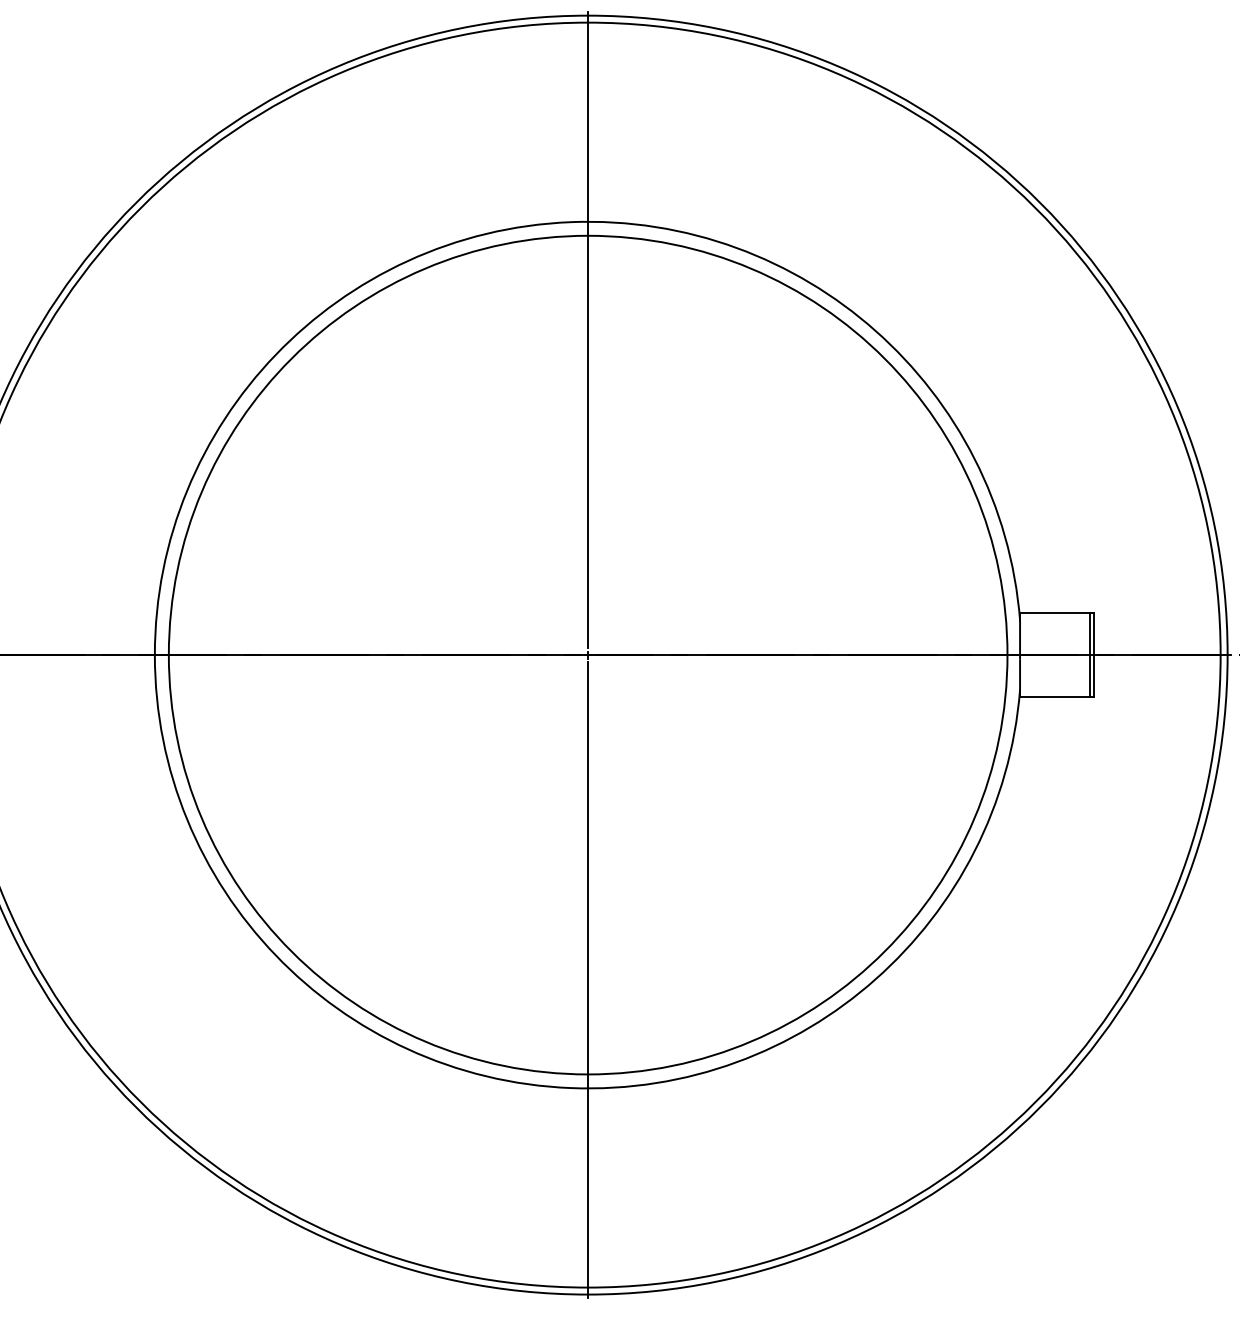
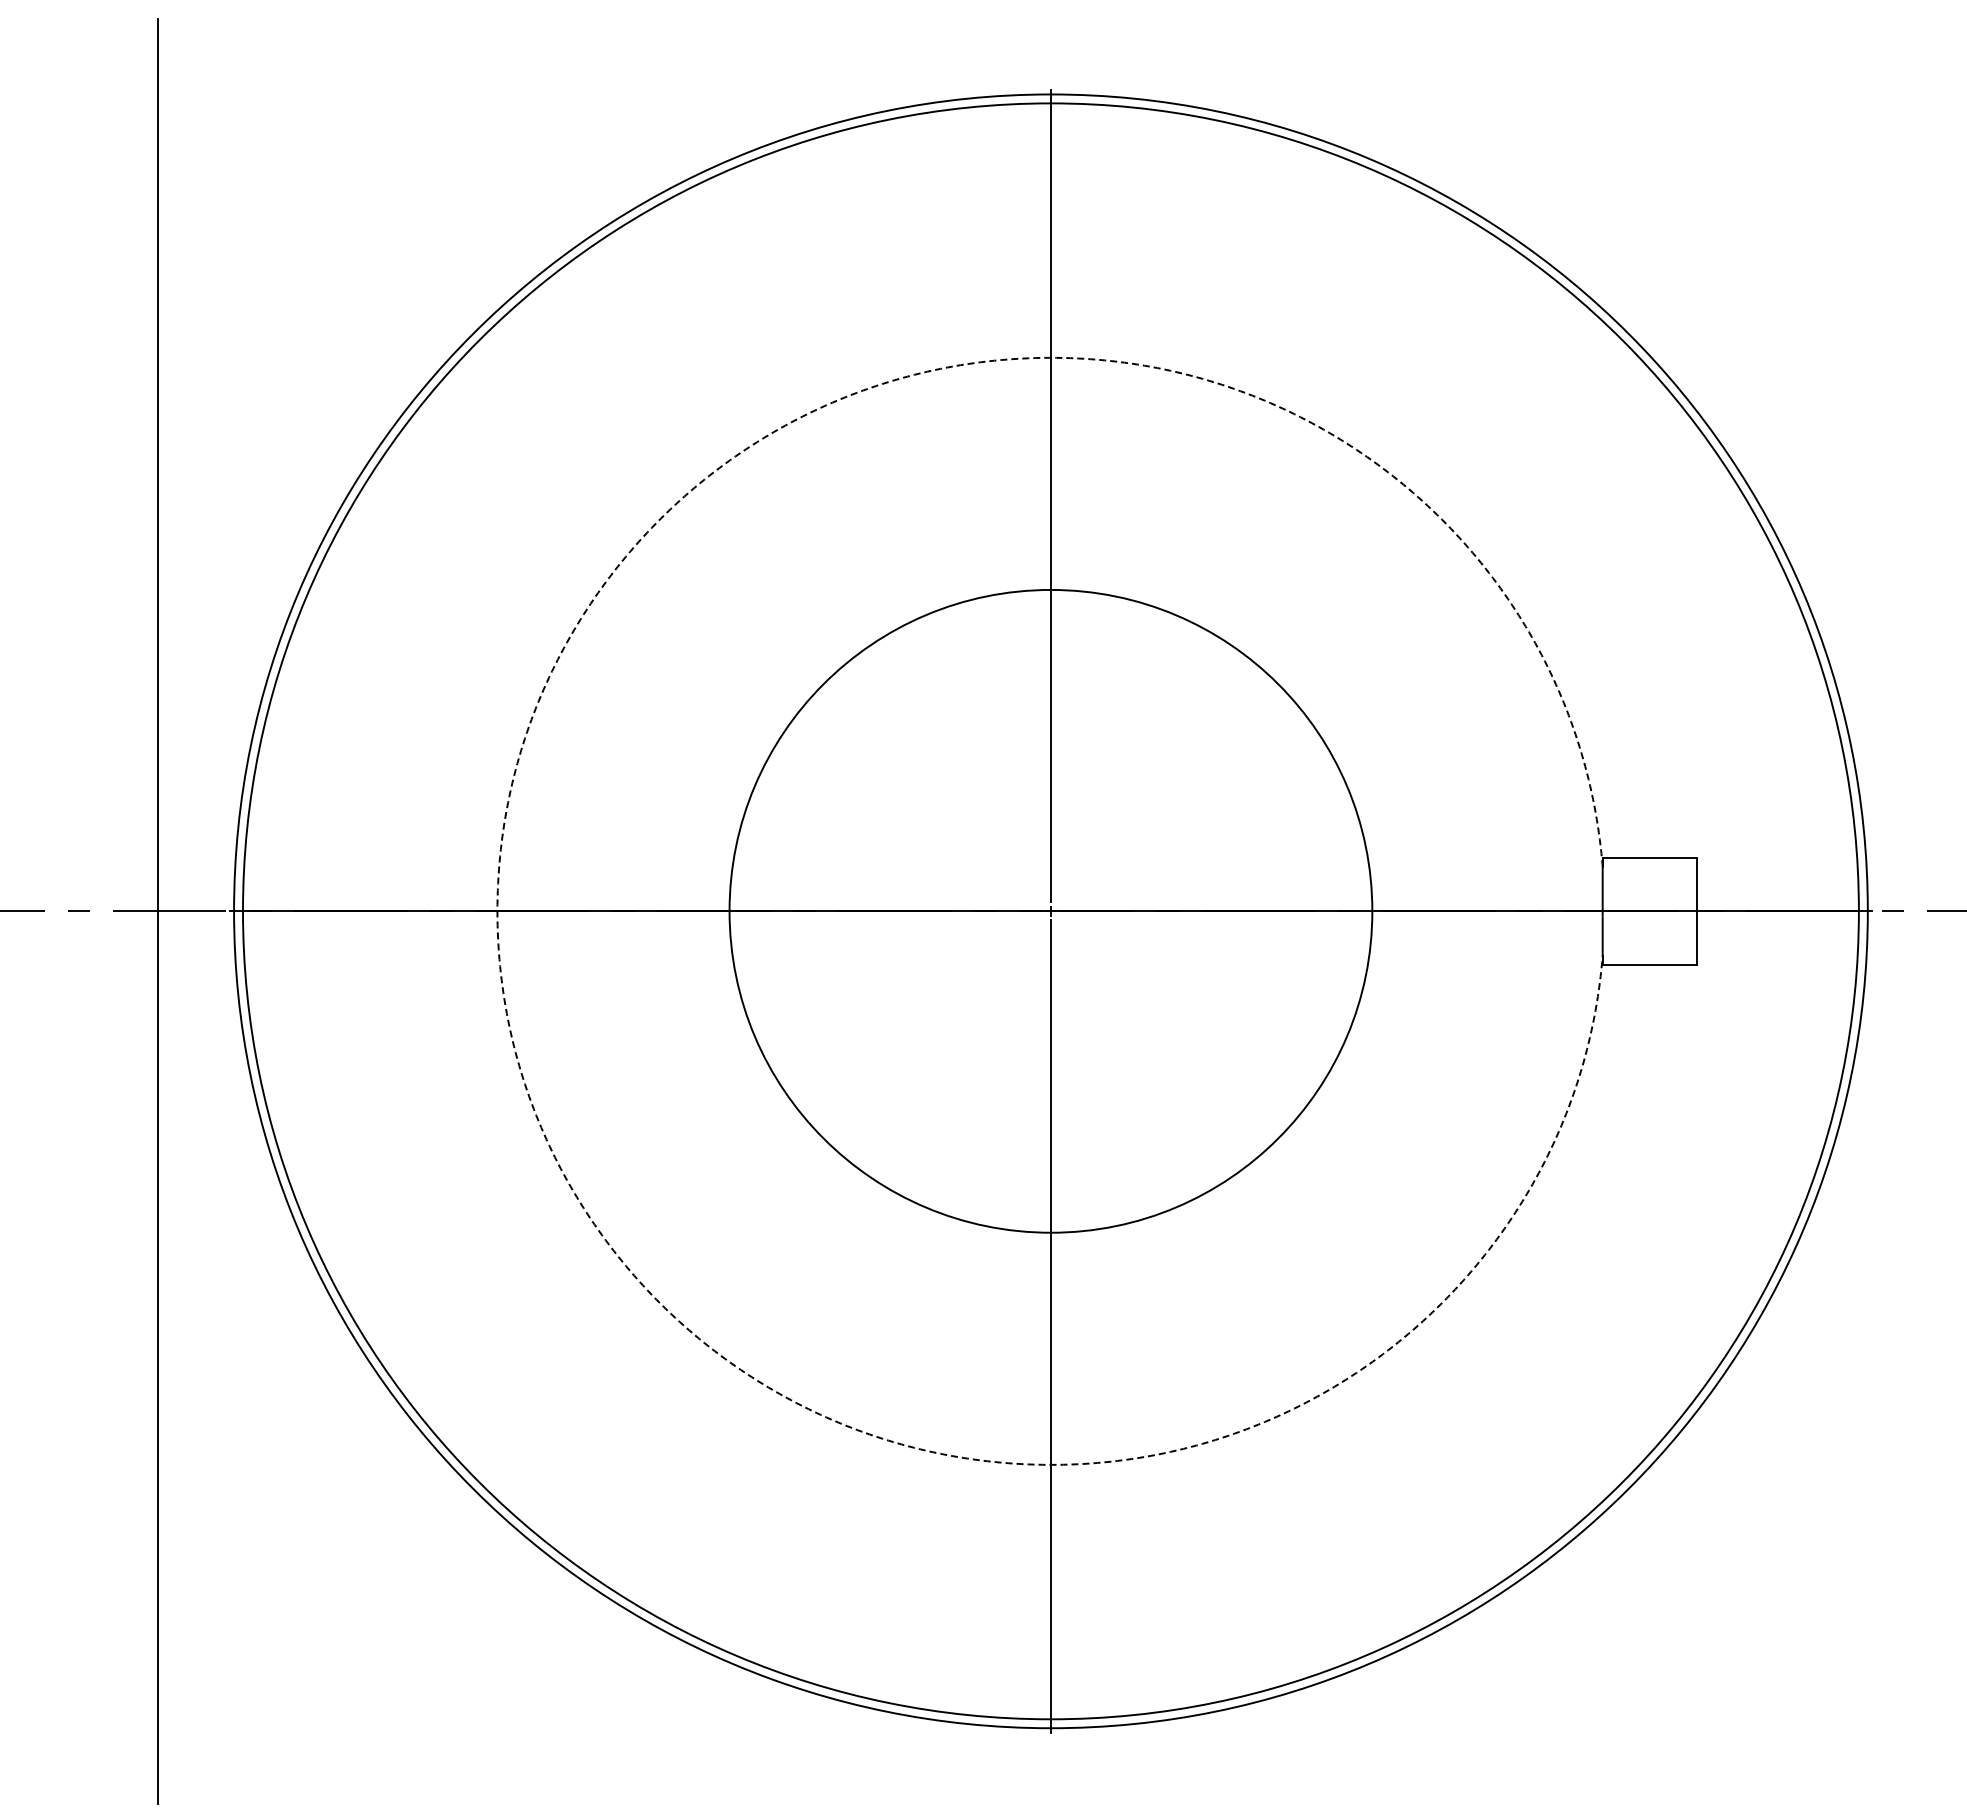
line: (1089, 654) -> (1691, 910), removed
arc: (154, 655) -> (497, 911), solid -> dashed
circle: (587, 655) -> (1050, 911), size x0.6

